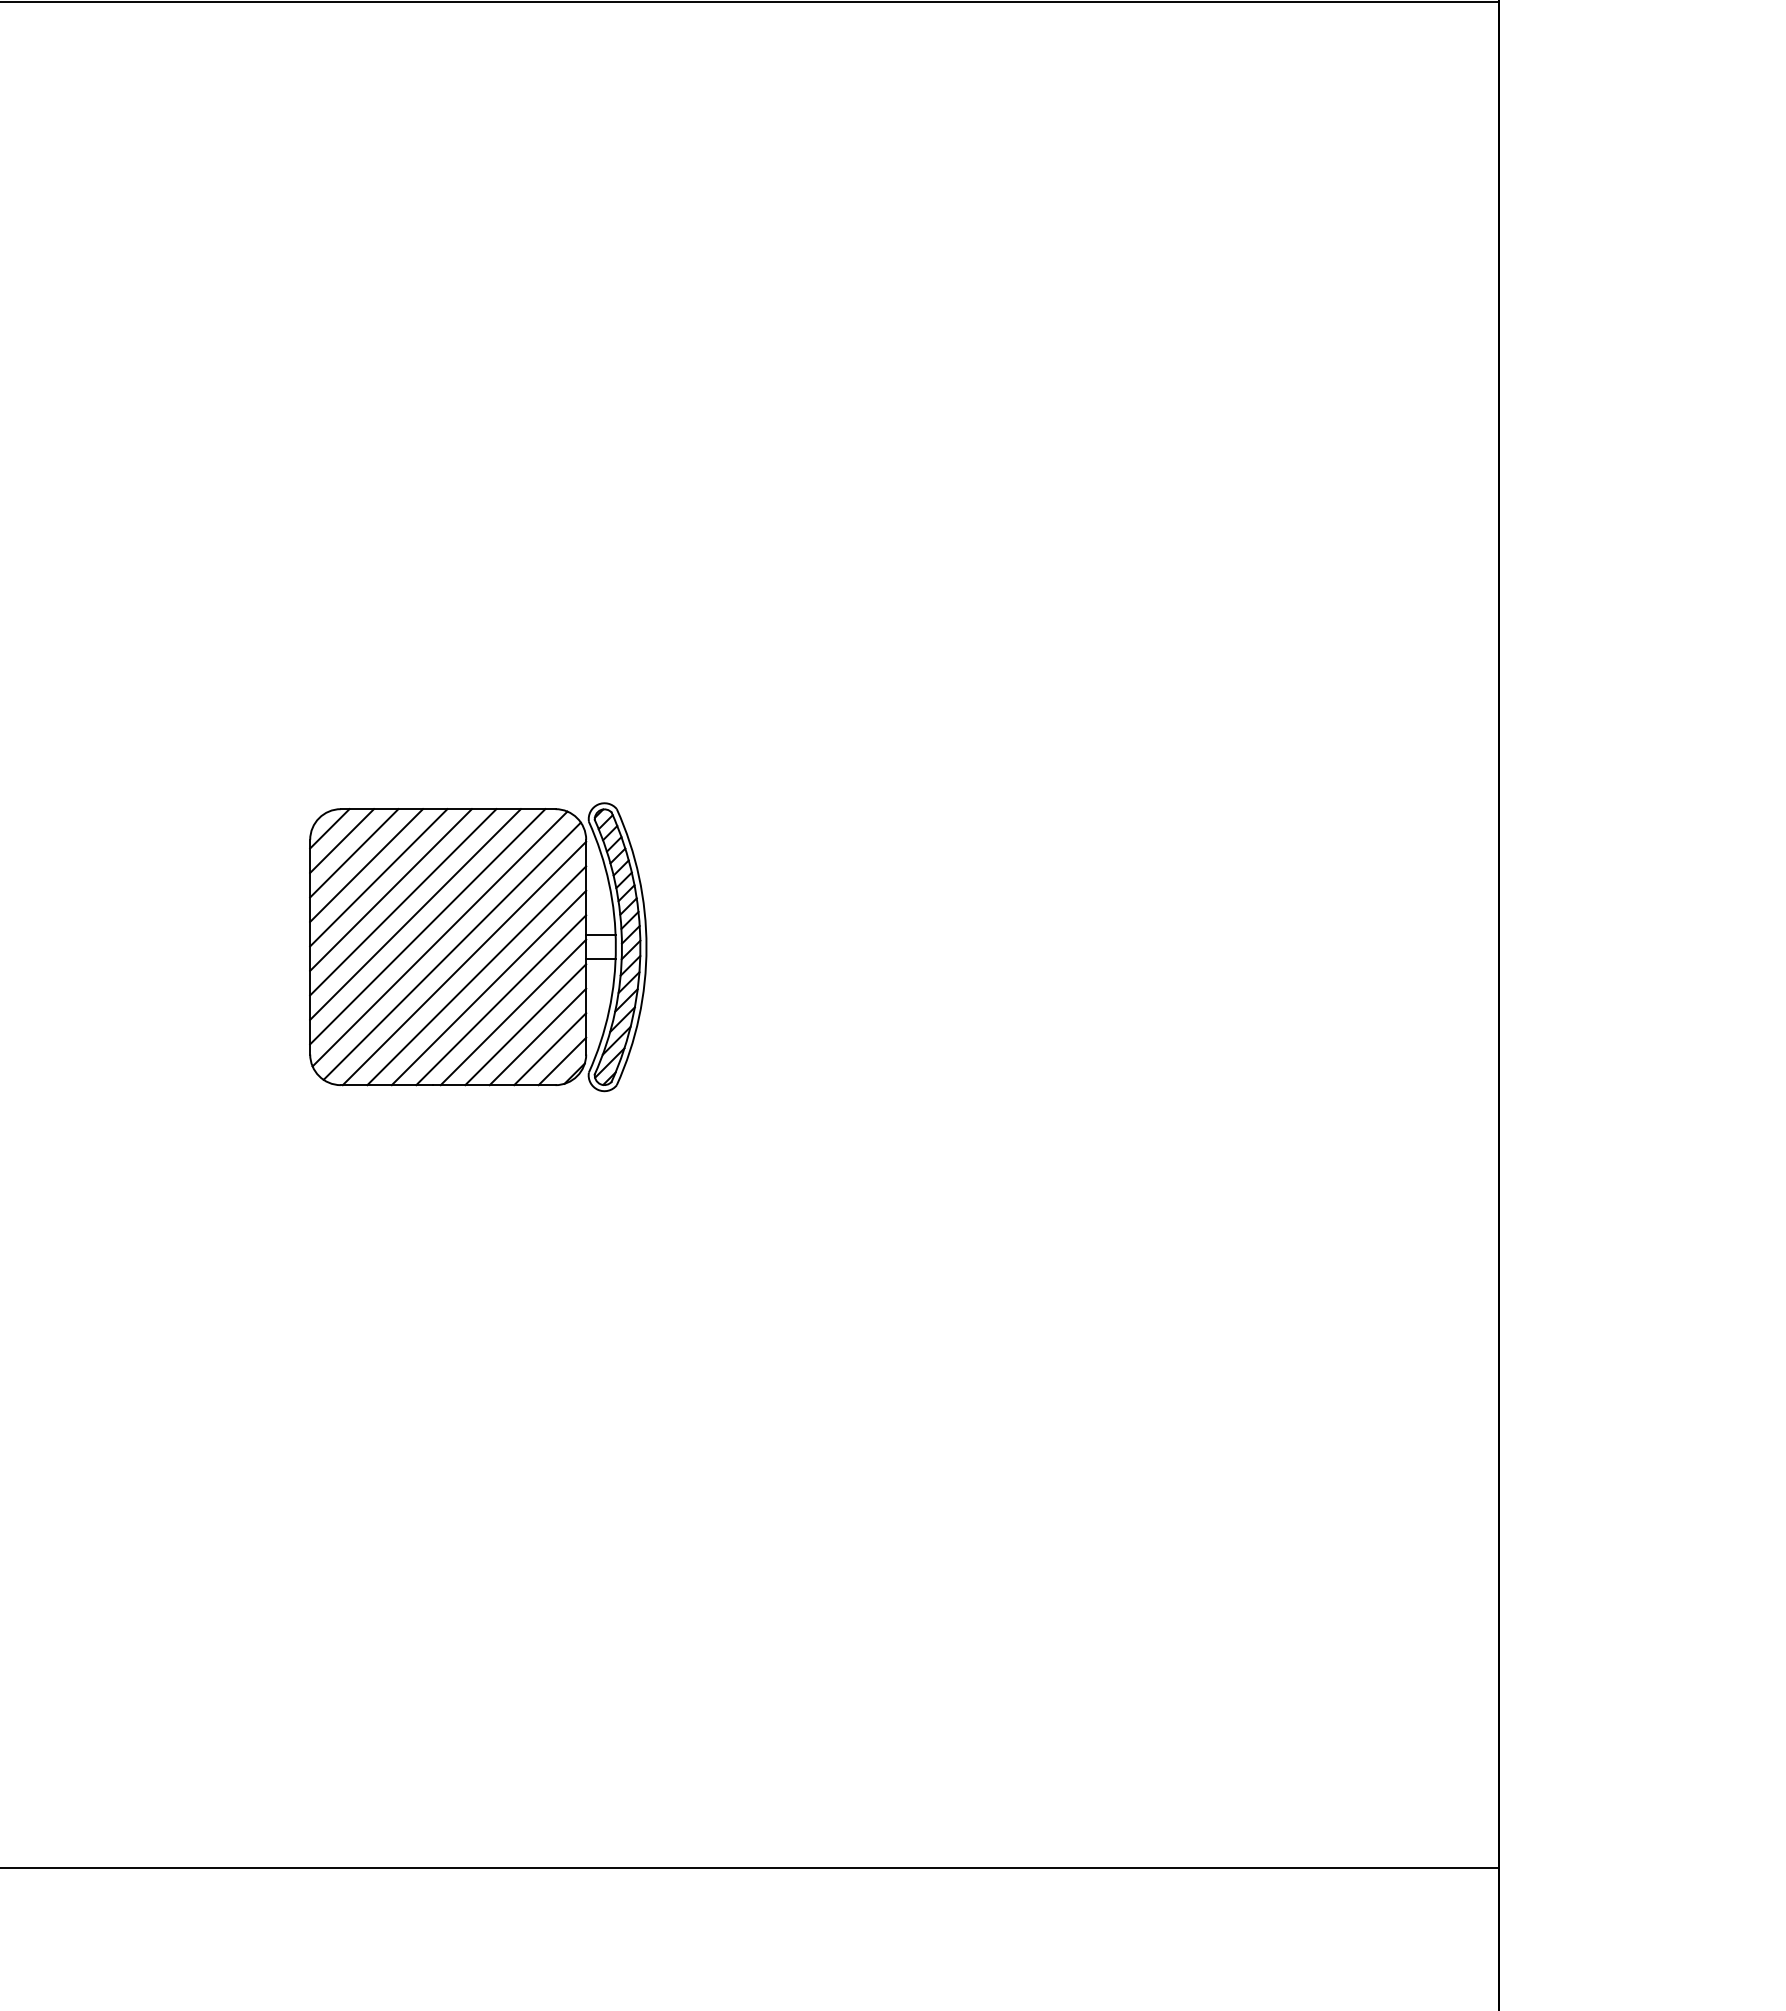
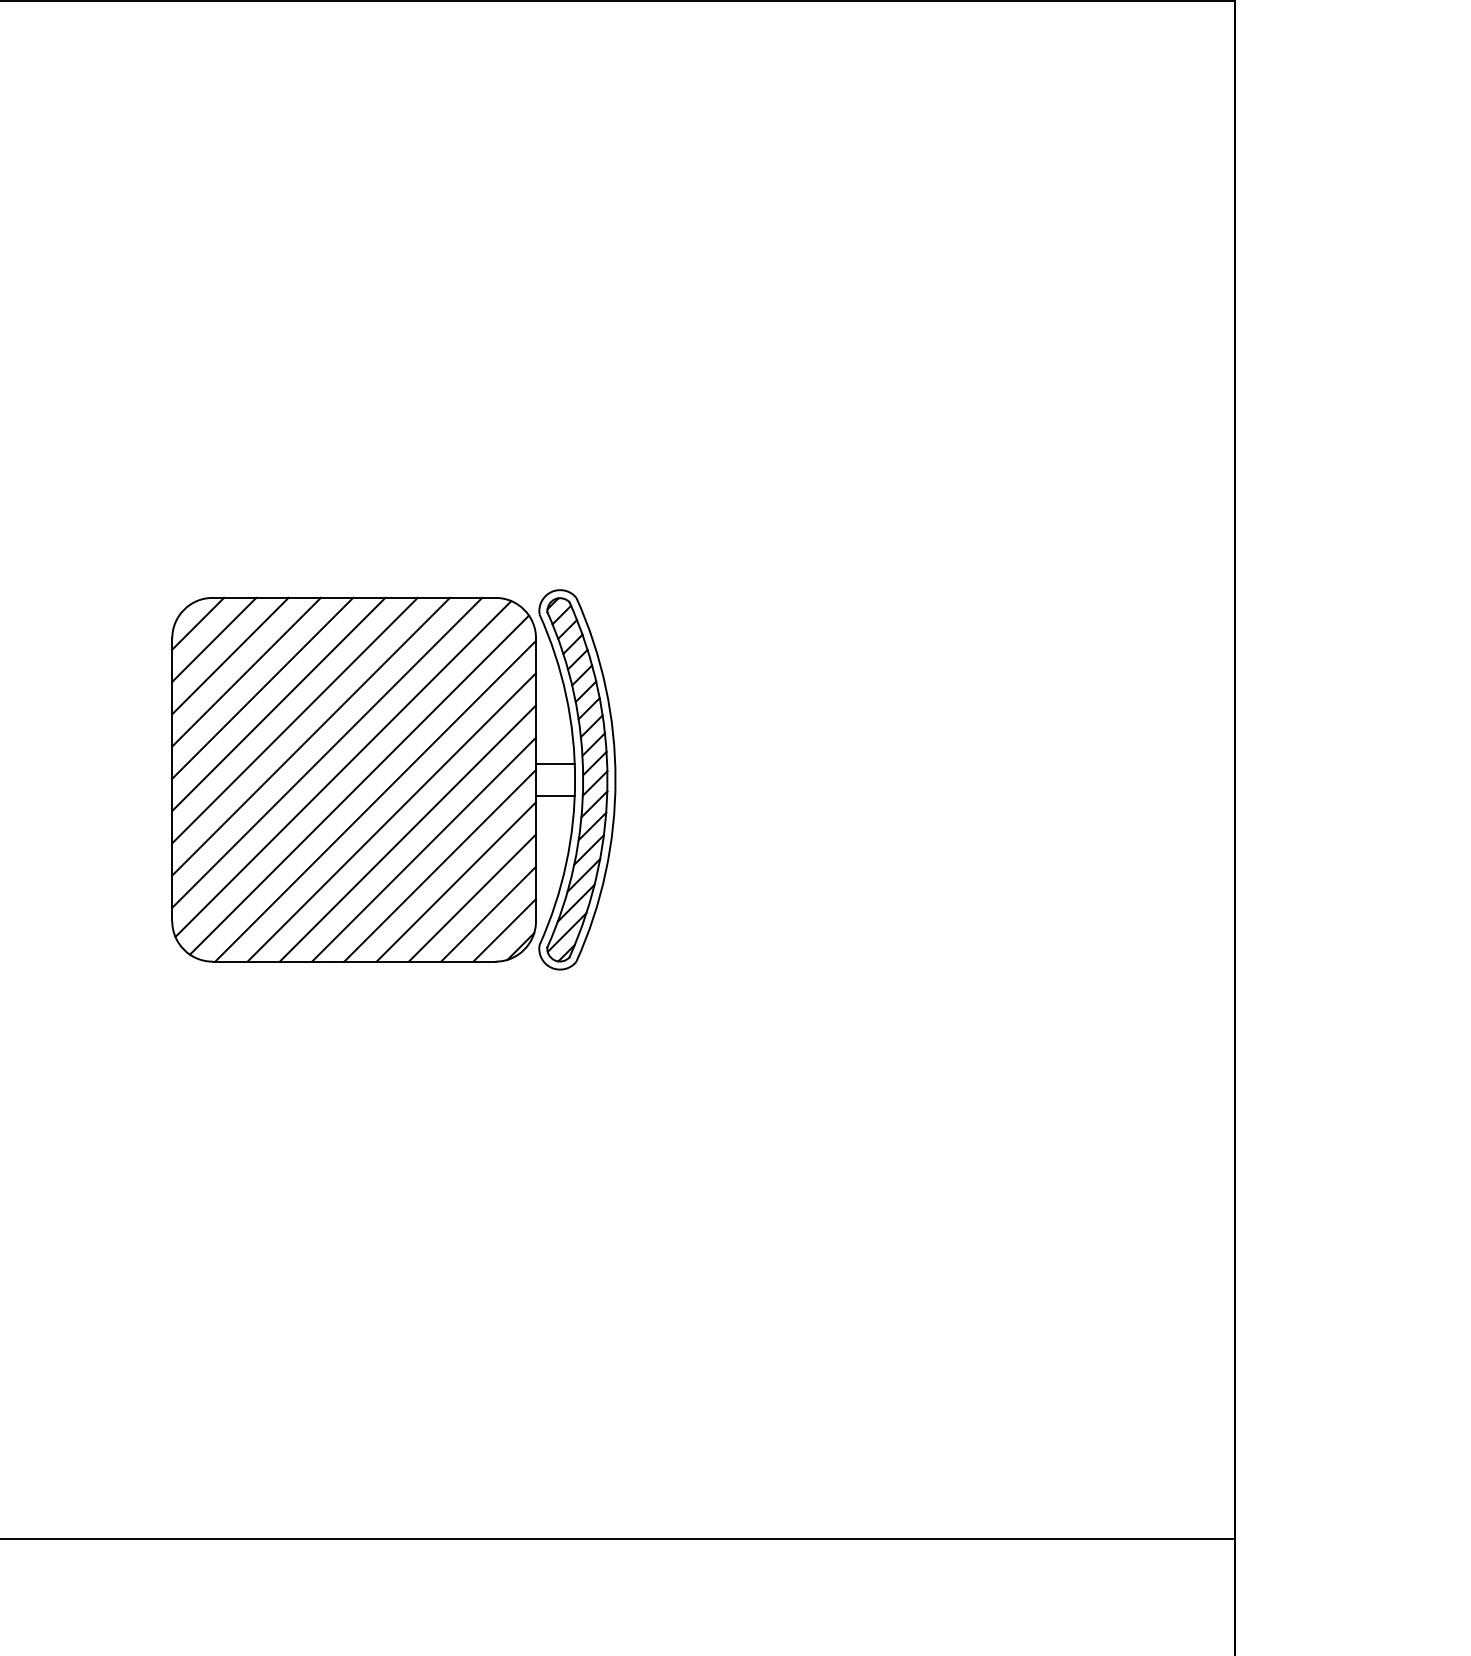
part: (478, 947) -> (394, 780), size x1.6

